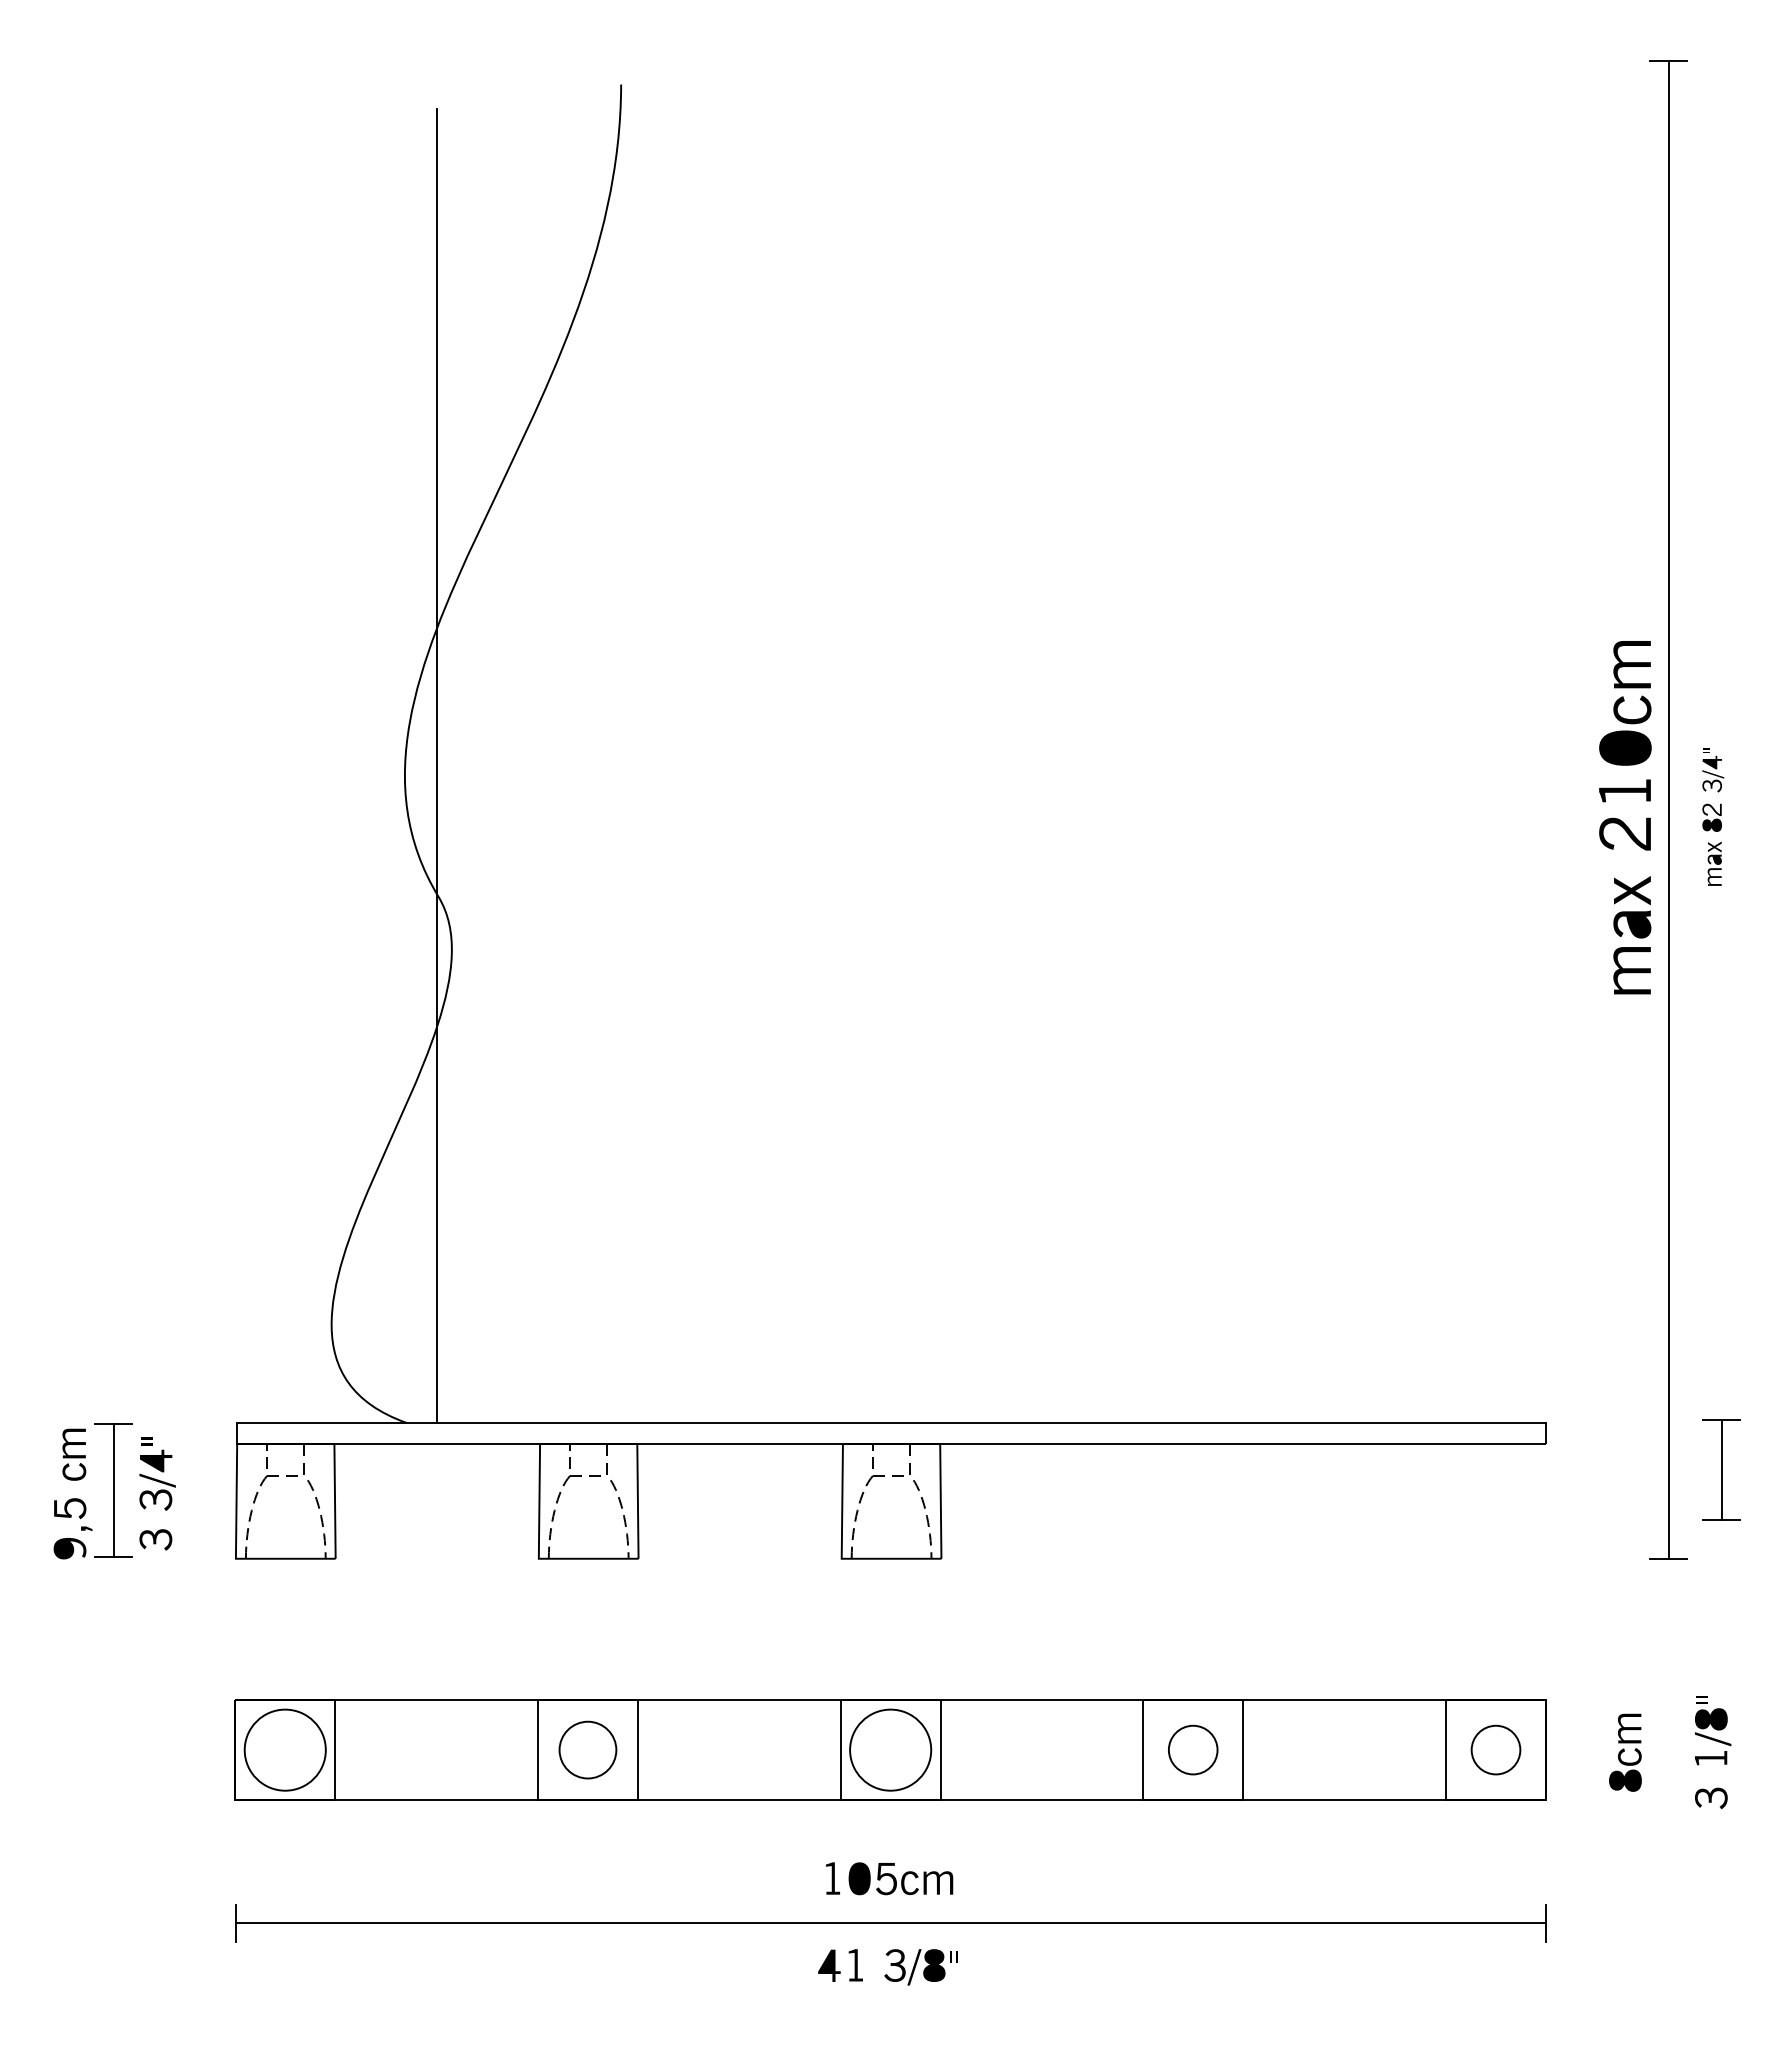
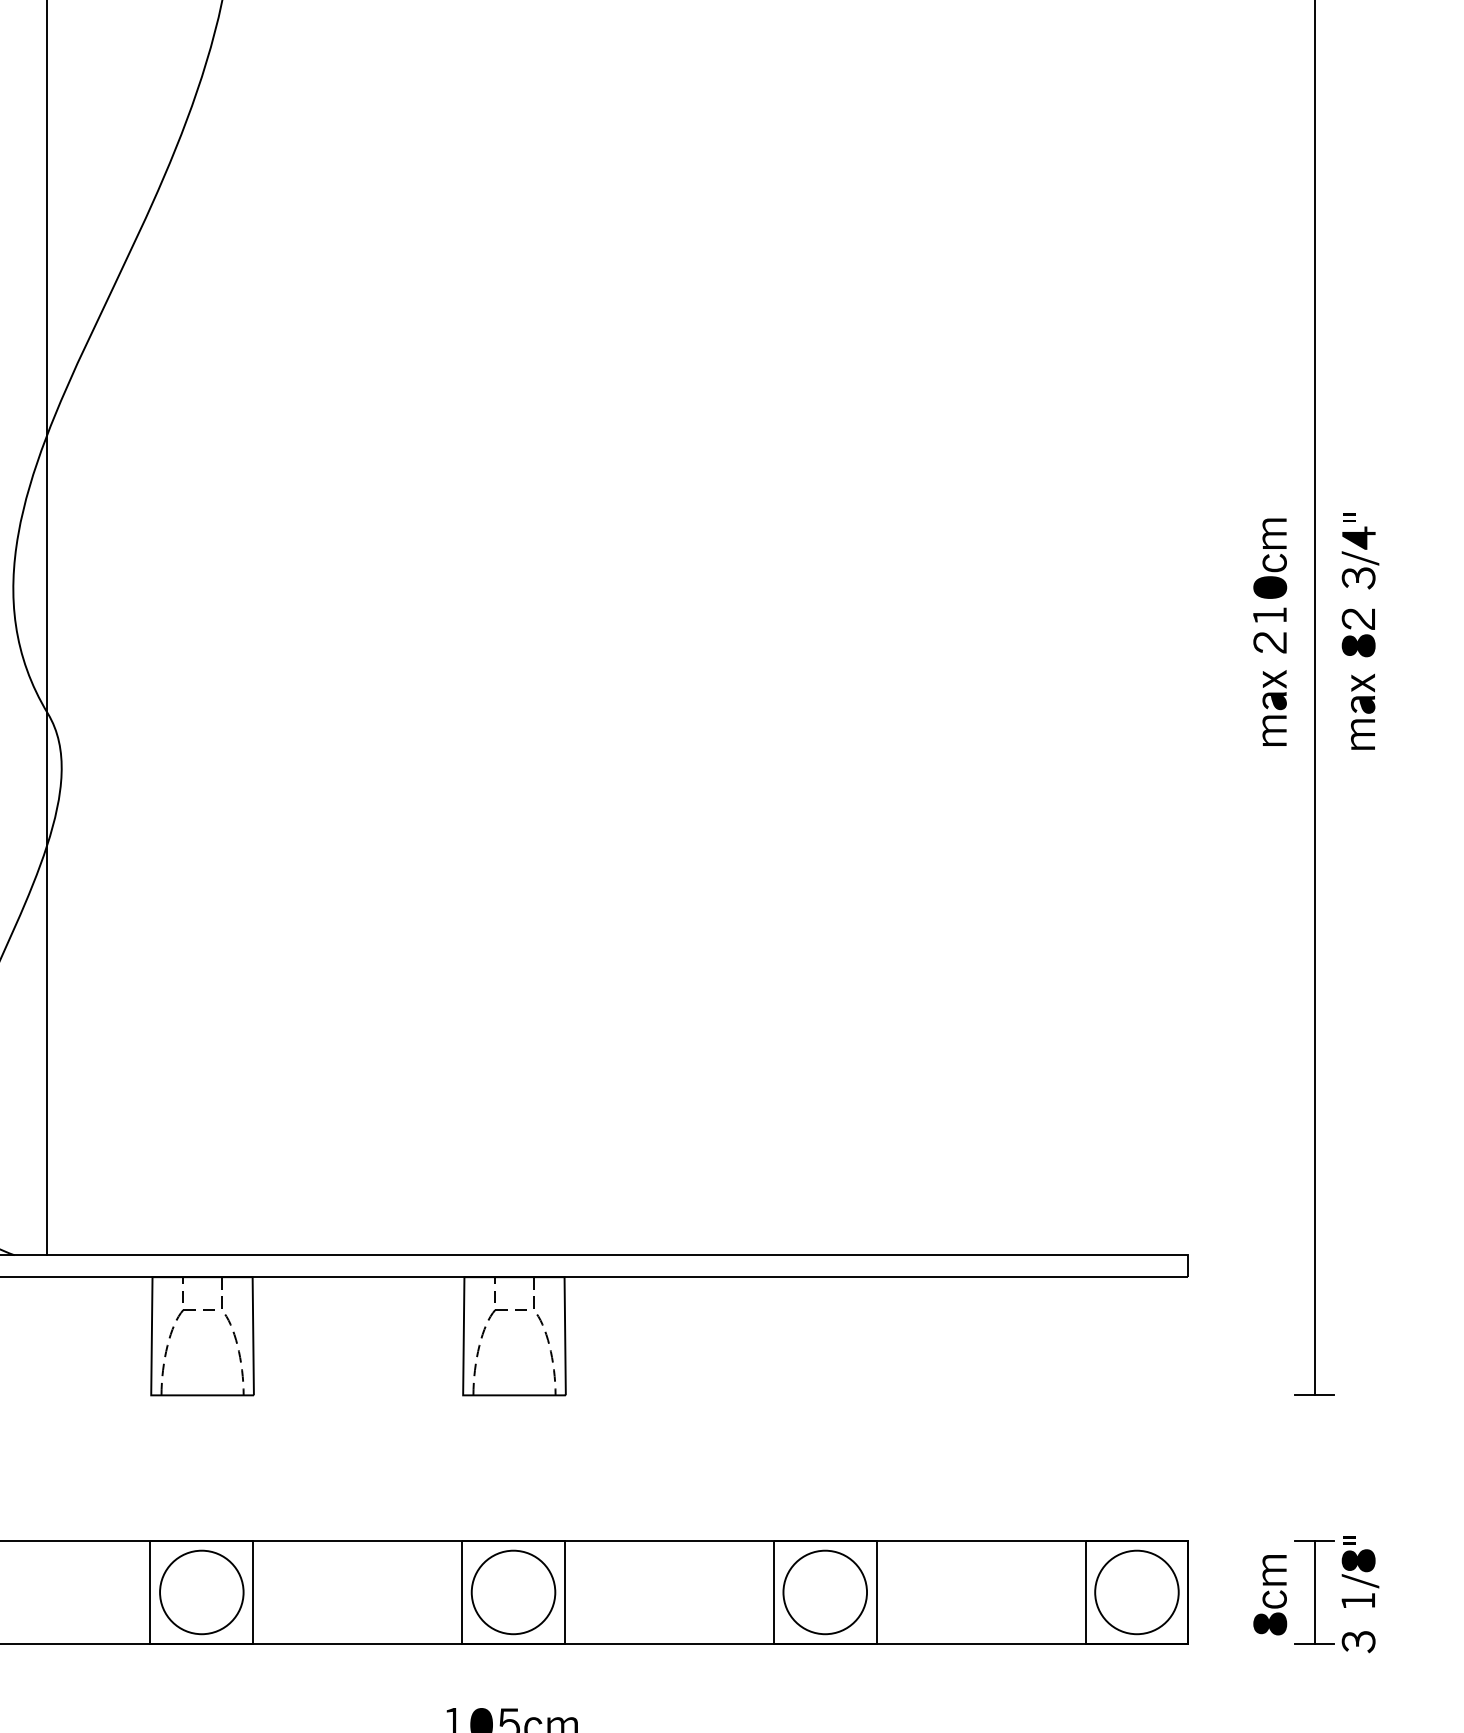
part: (1713, 816) -> (1360, 630), size x1.67
part: (1625, 817) -> (1270, 632), size x0.62
part: (1721, 1469) -> (1314, 1591), moved
part: (587, 1749) -> (201, 1591), size x1.43
part: (1192, 1749) -> (824, 1591), size x1.67
part: (1495, 1749) -> (1136, 1591), size x1.67

